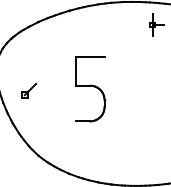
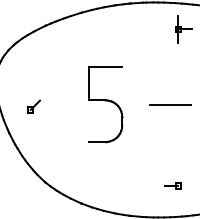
line: (145, 89) -> (170, 104), added
part: (29, 90) -> (34, 106), size x0.71
part: (147, 158) -> (172, 185), added

